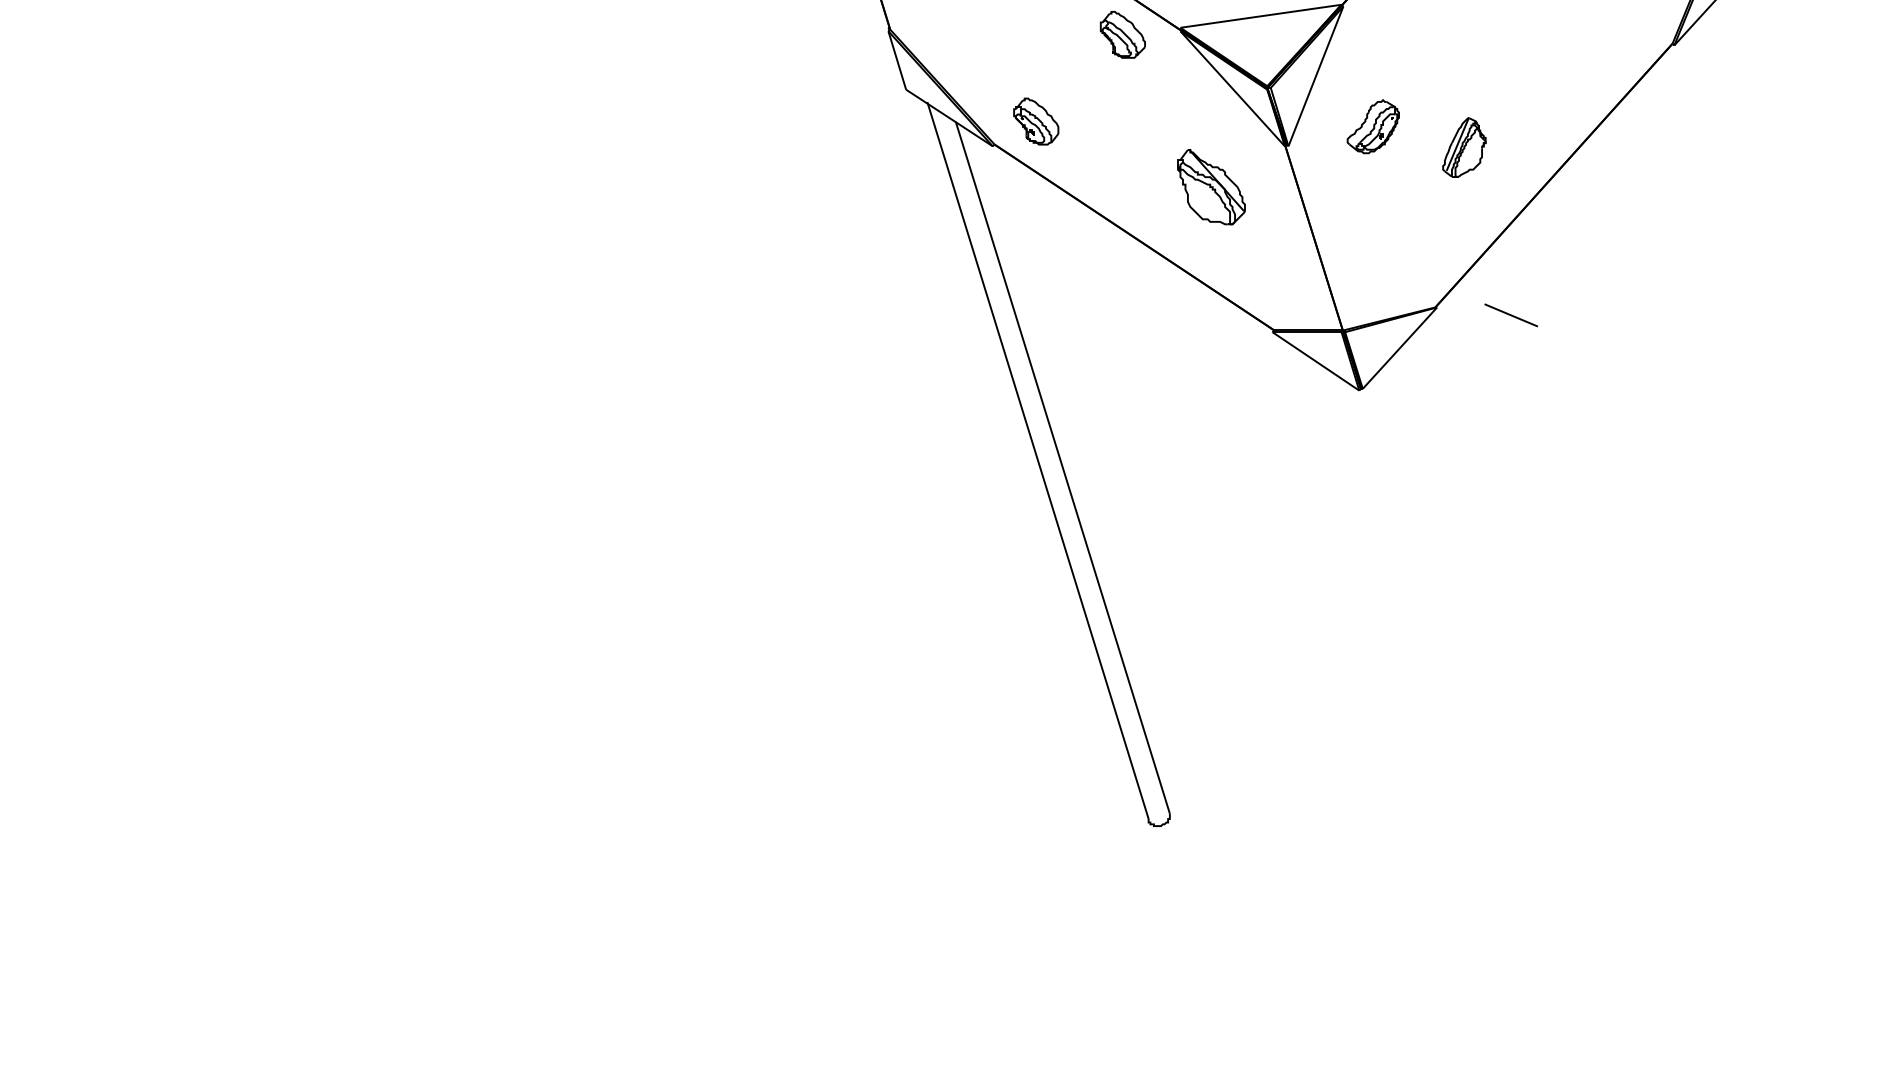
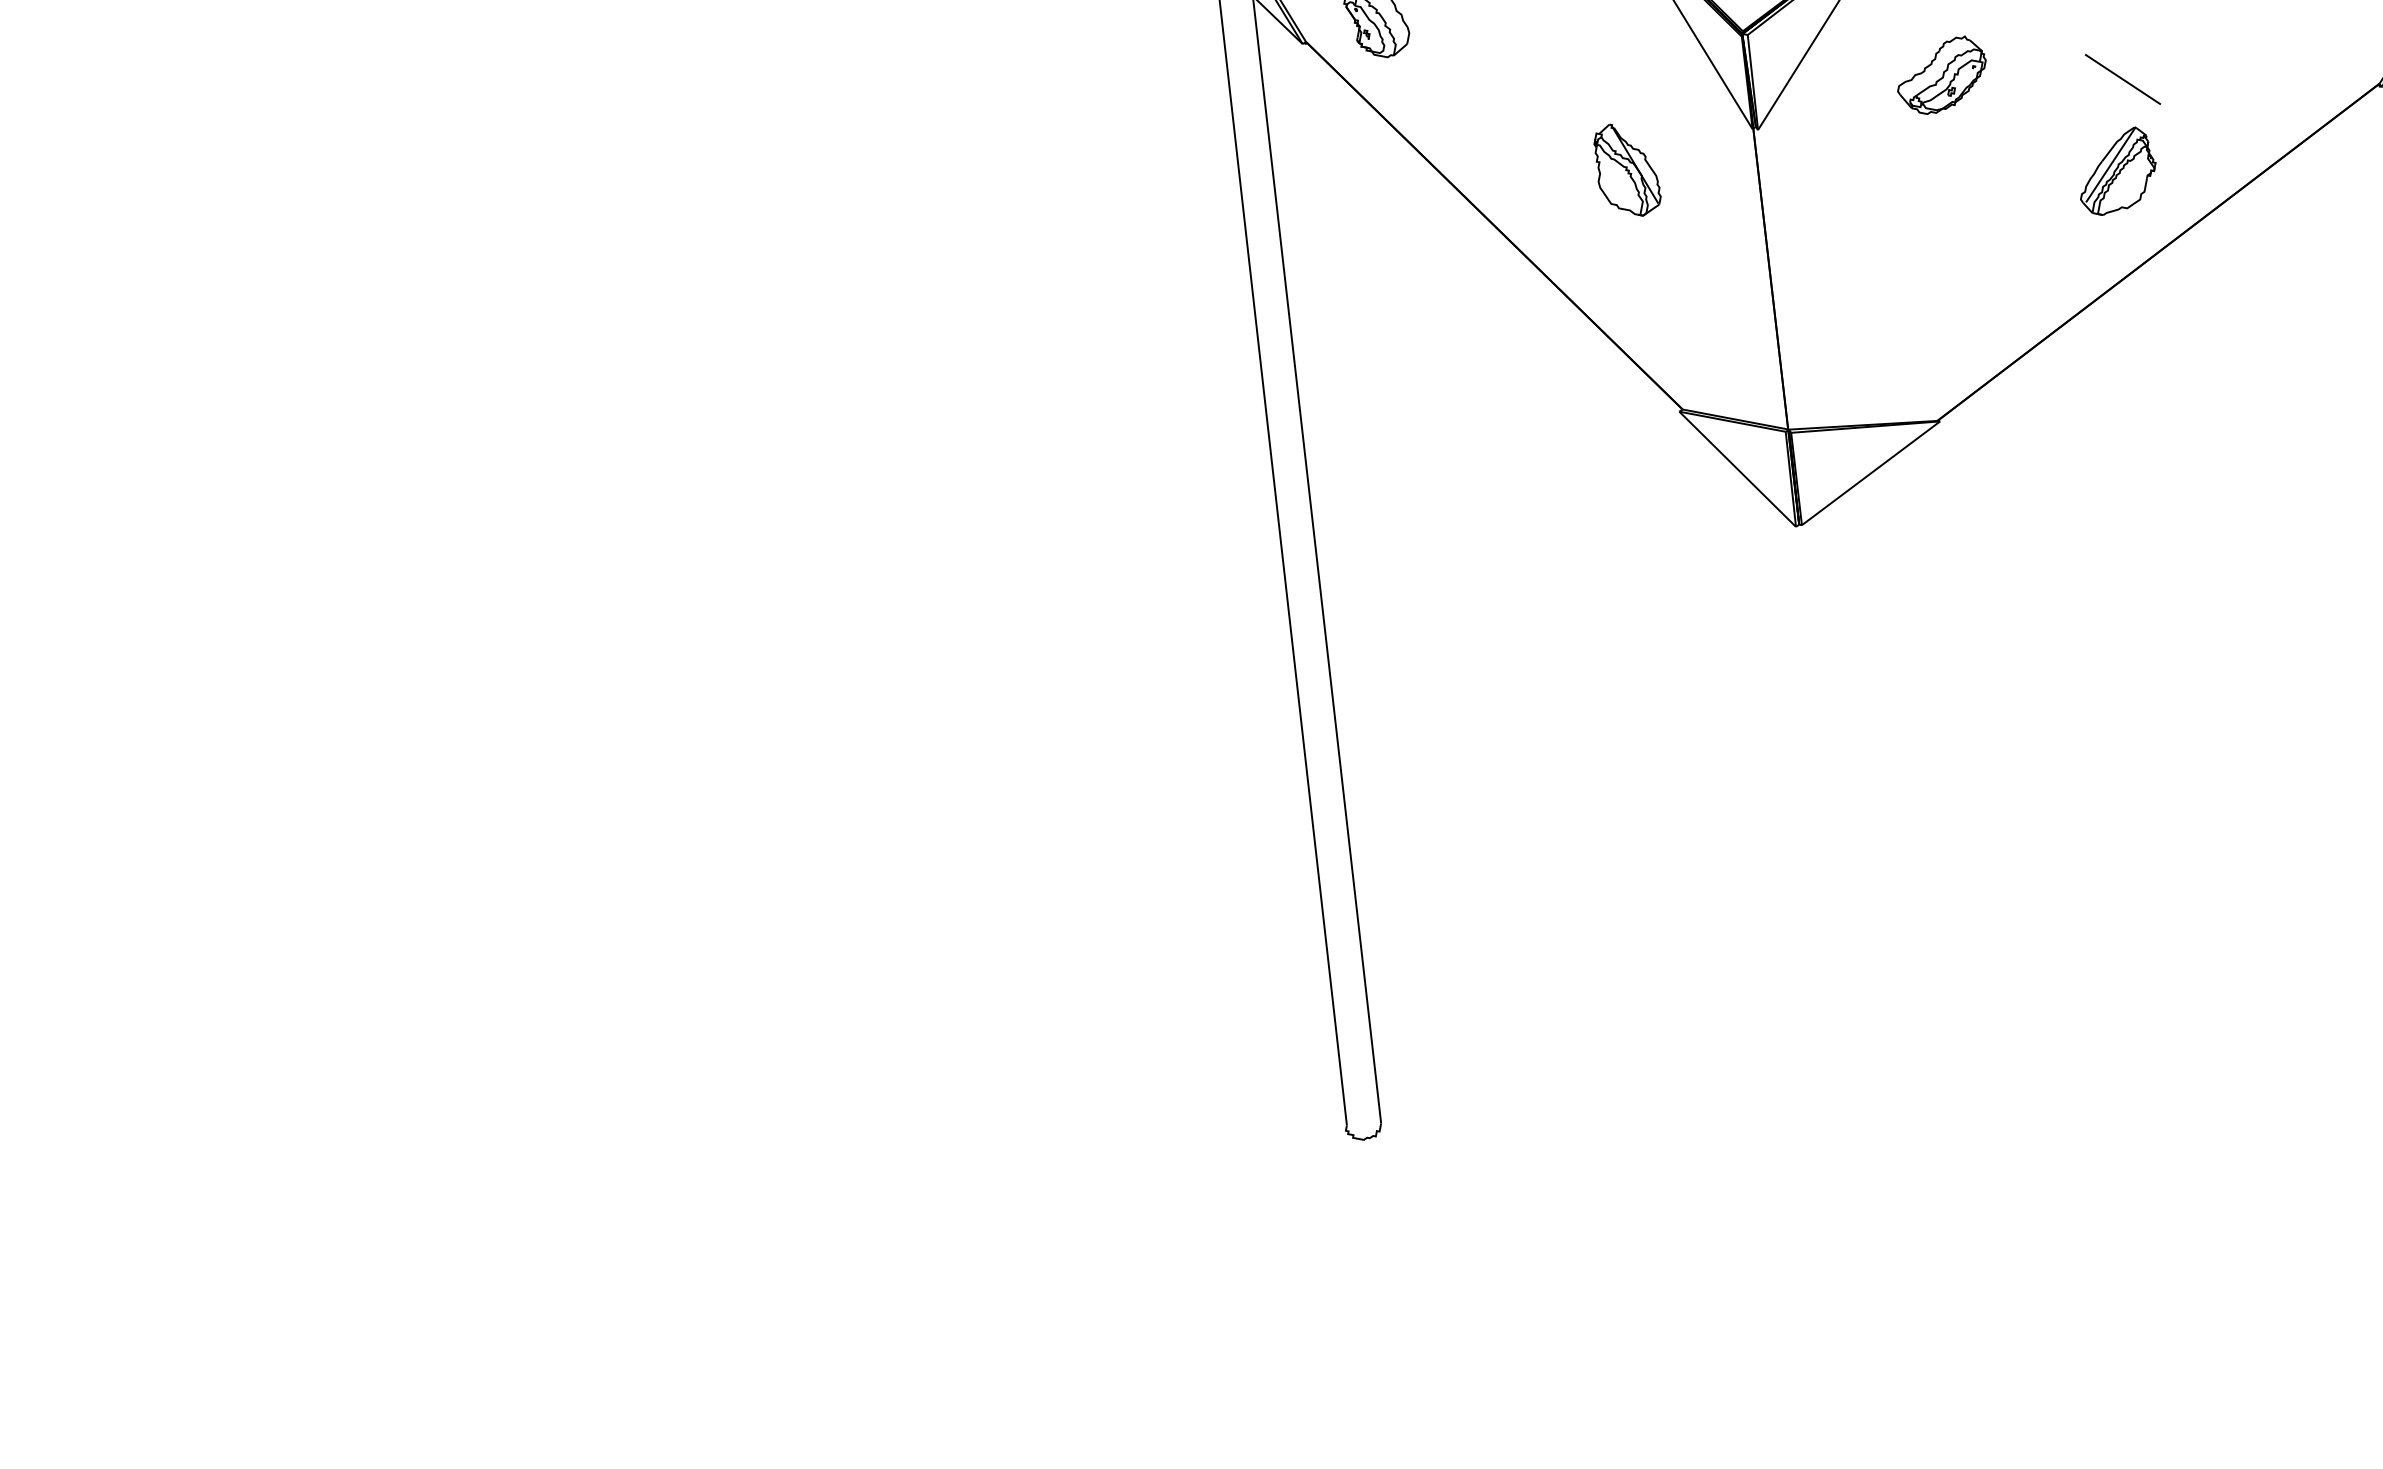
part: (1372, 126) -> (1940, 73), moved
part: (1464, 147) -> (2120, 171), moved
part: (1211, 186) -> (1627, 169), size x0.71
line: (1510, 315) -> (2121, 79), moved

